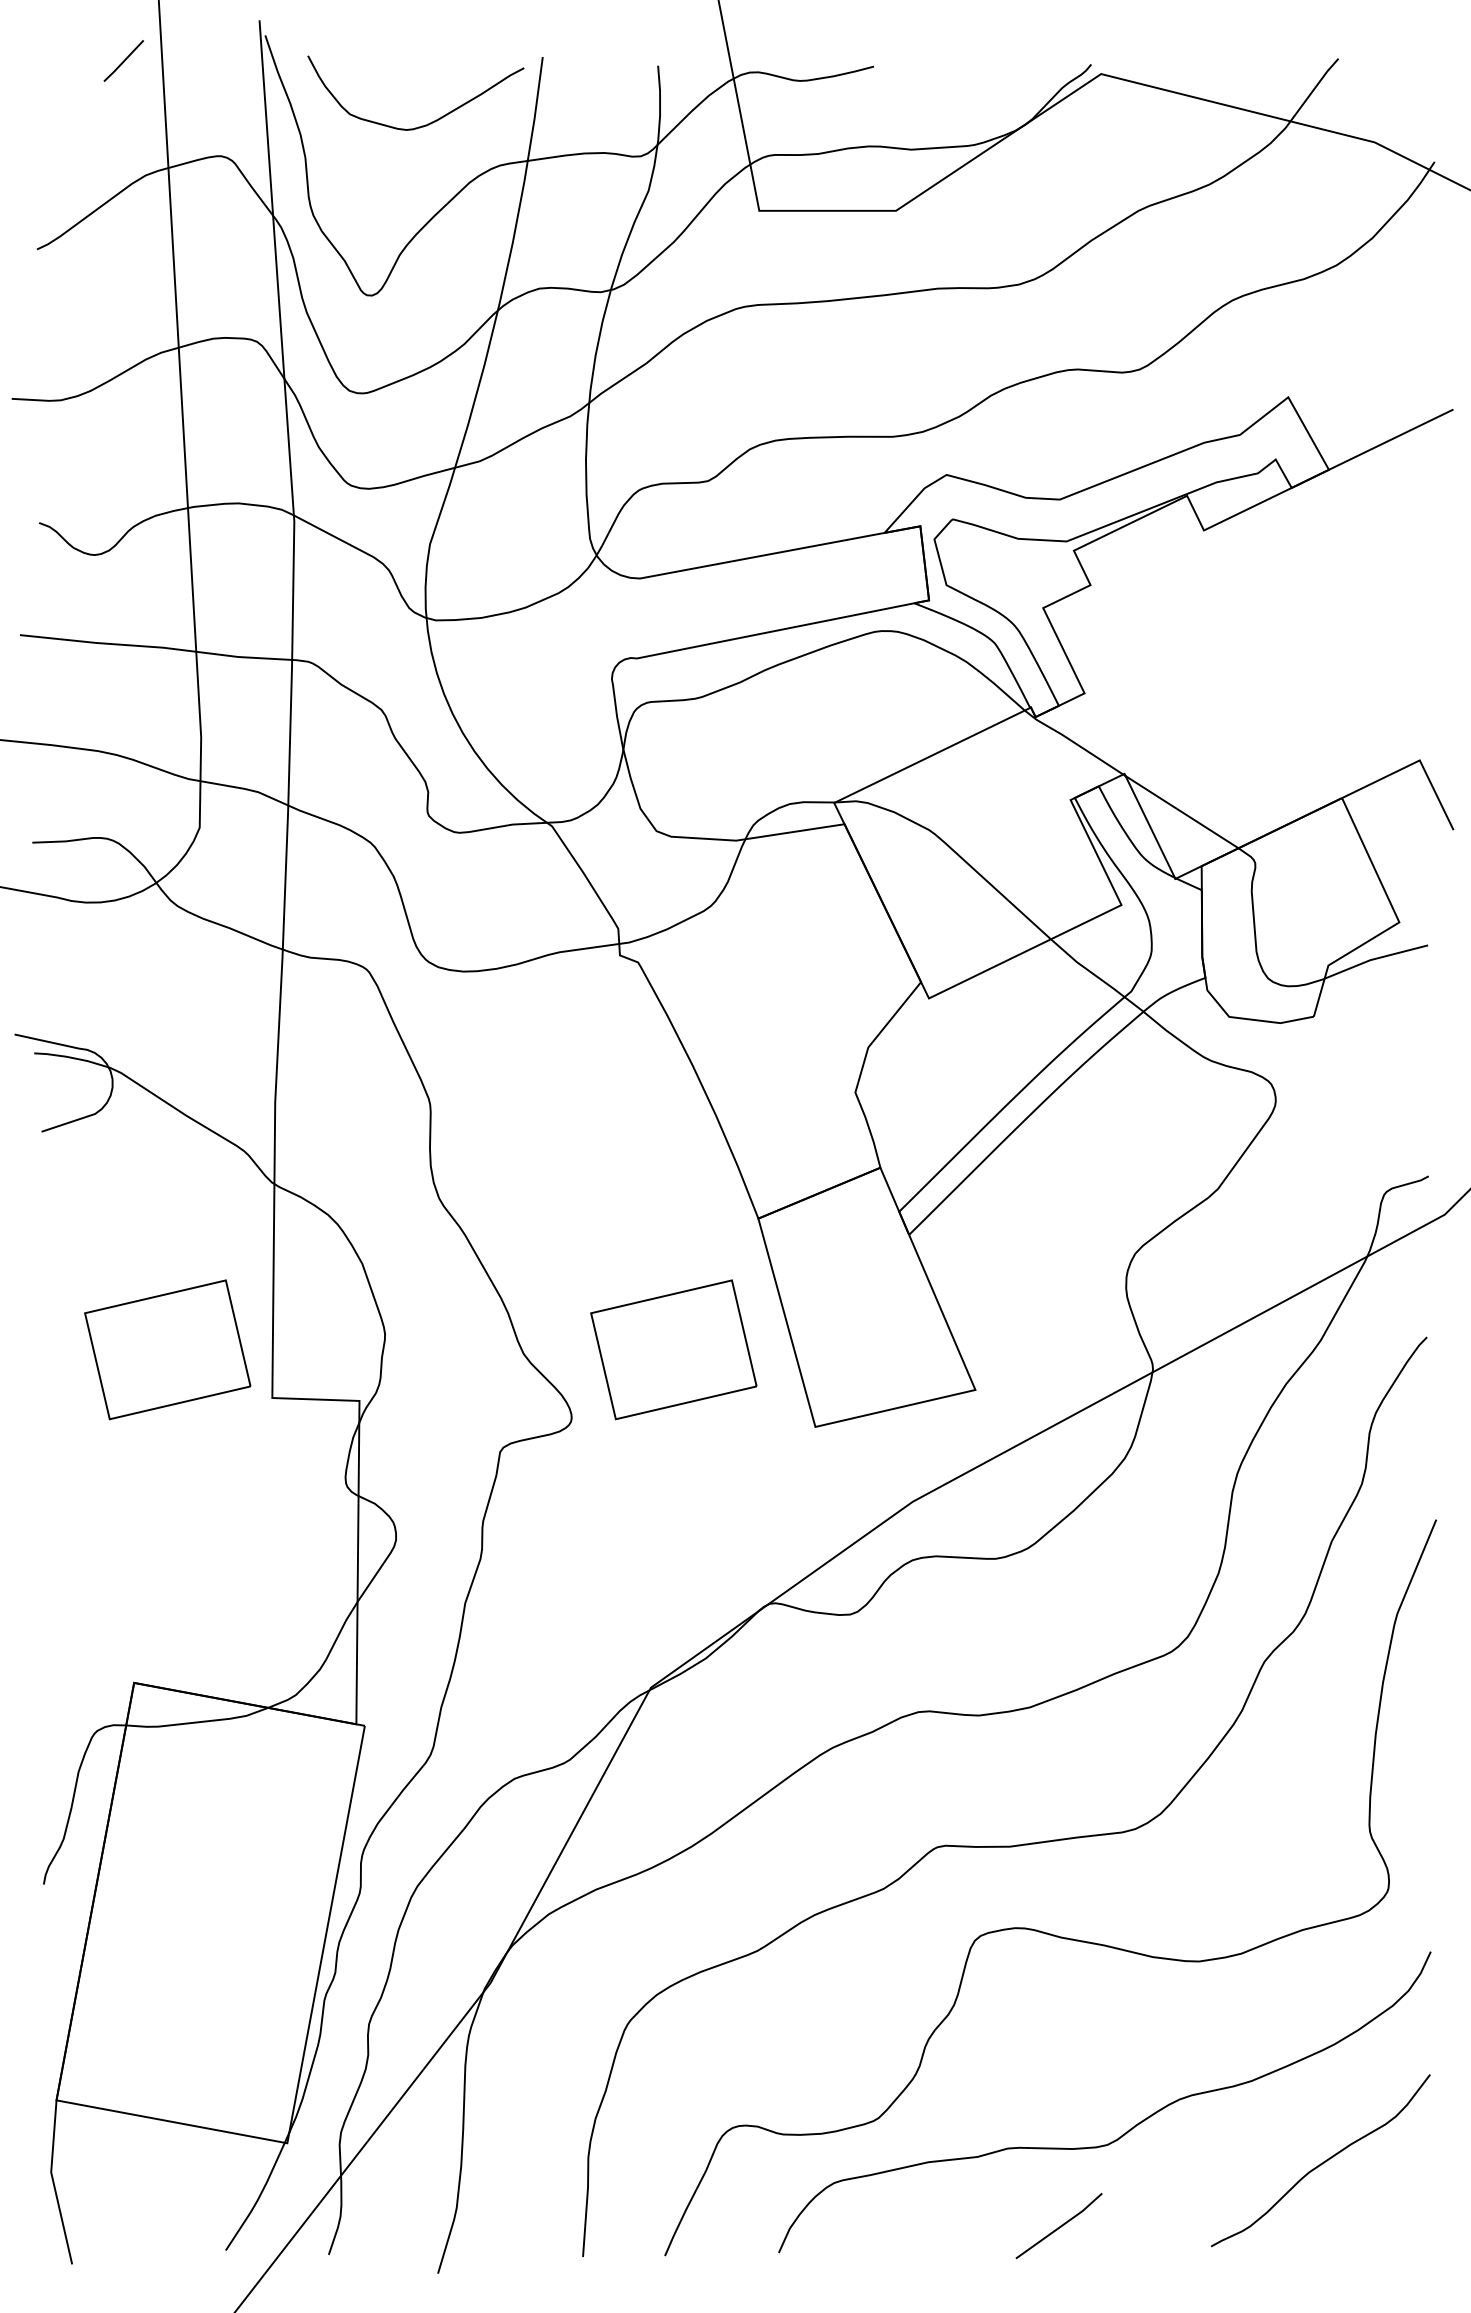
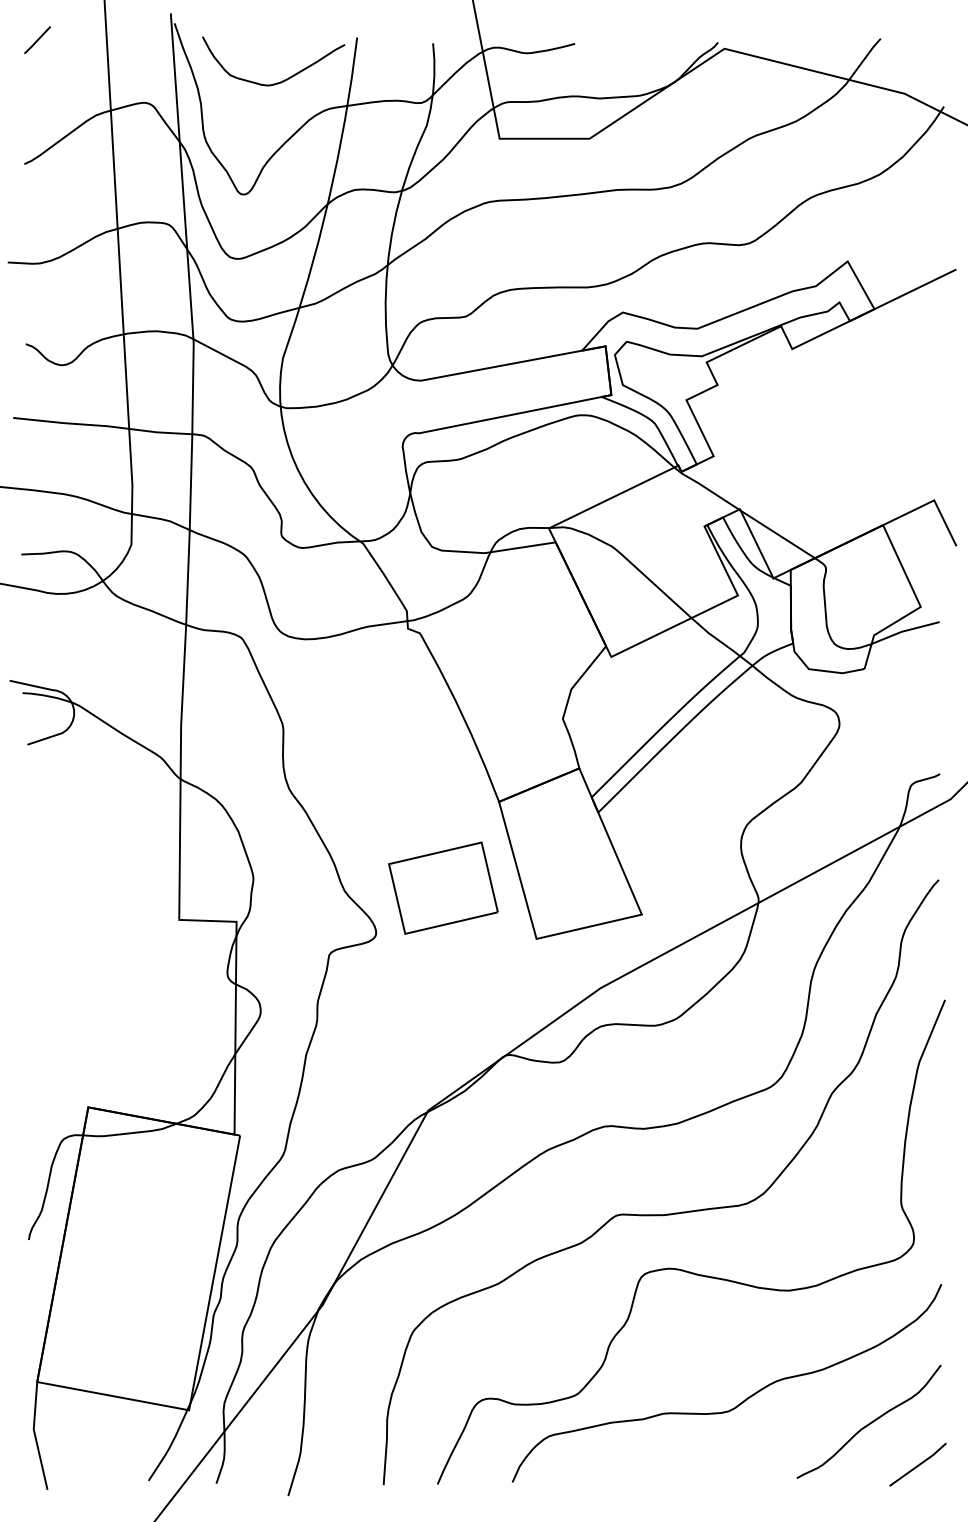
line: (123, 61) -> (37, 40), moved
part: (167, 1348) -> (110, 887), removed
line: (1059, 2225) -> (918, 1464), moved

